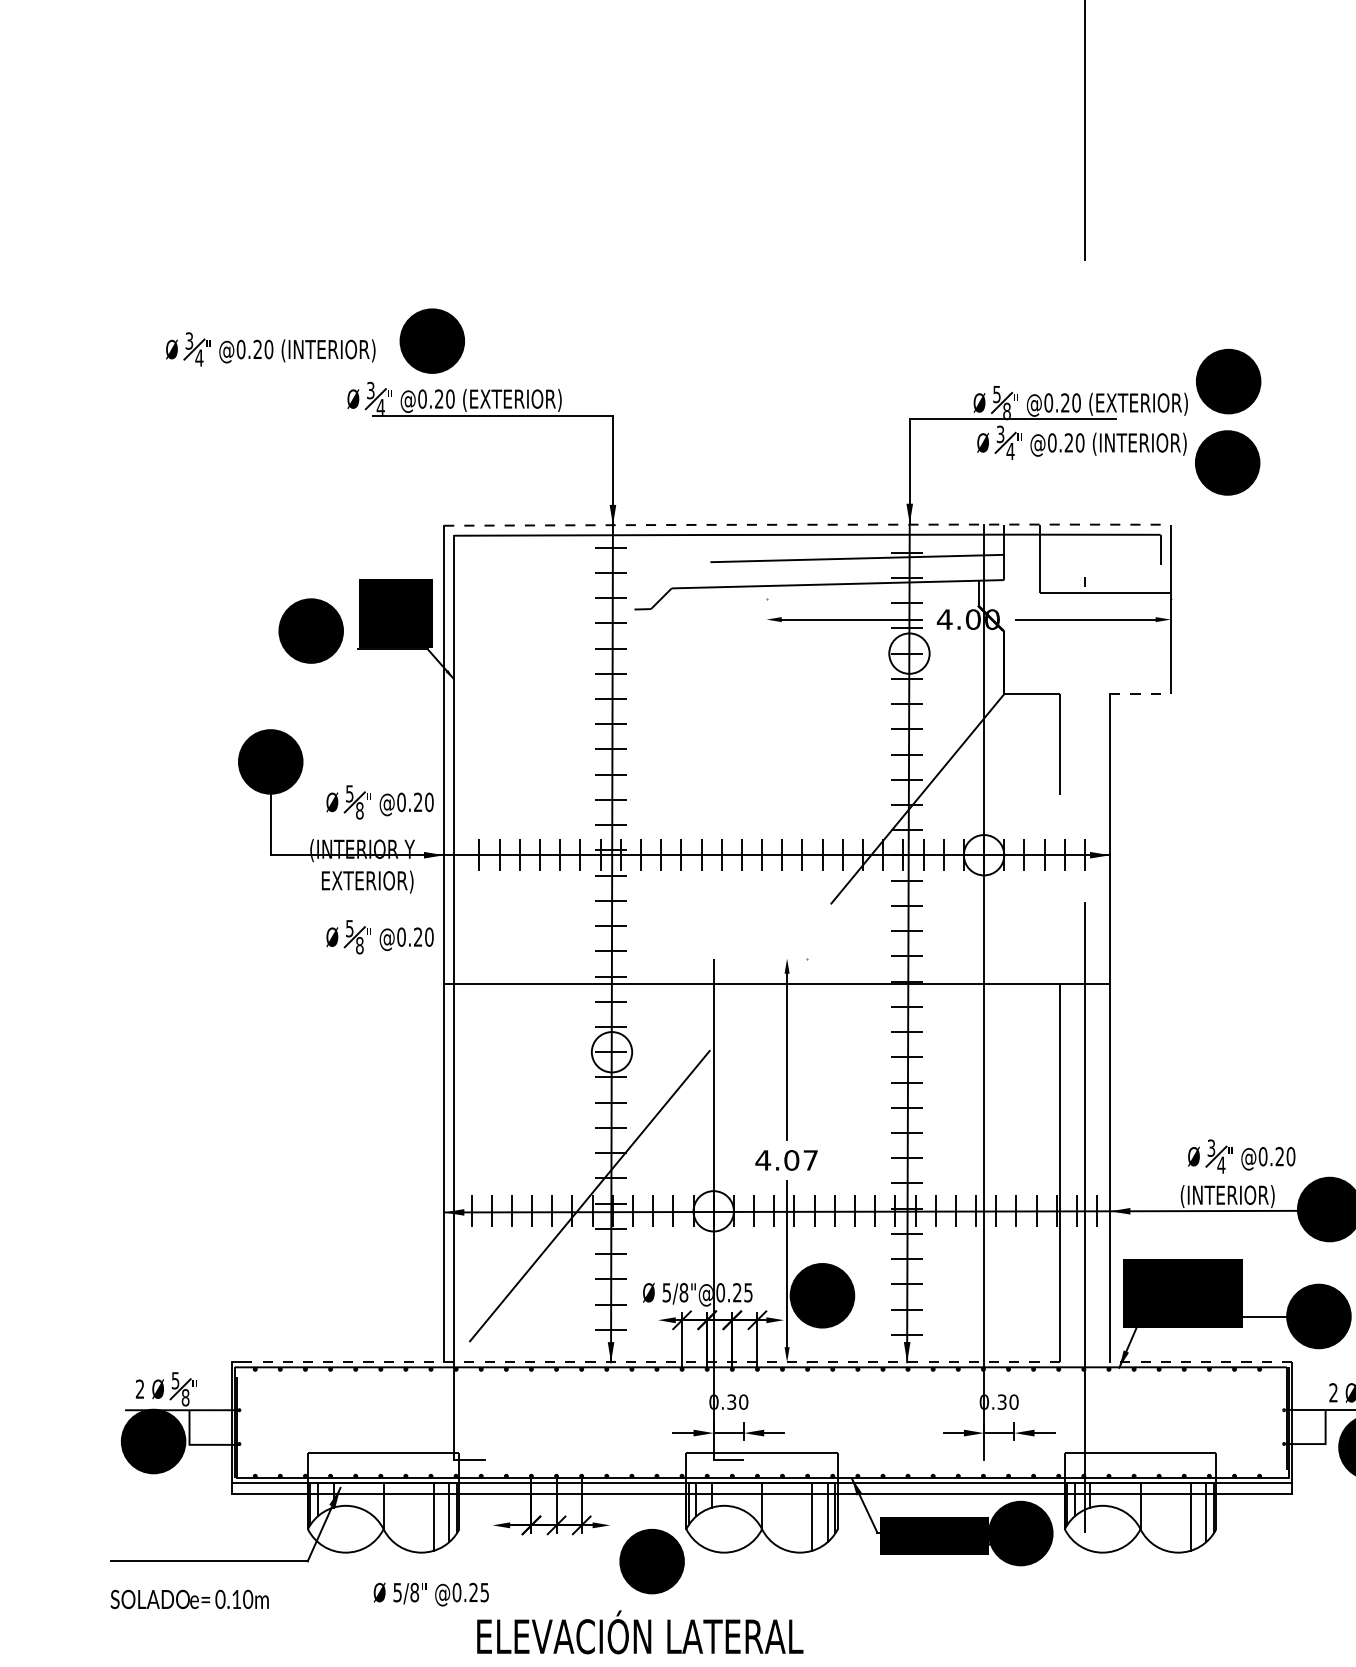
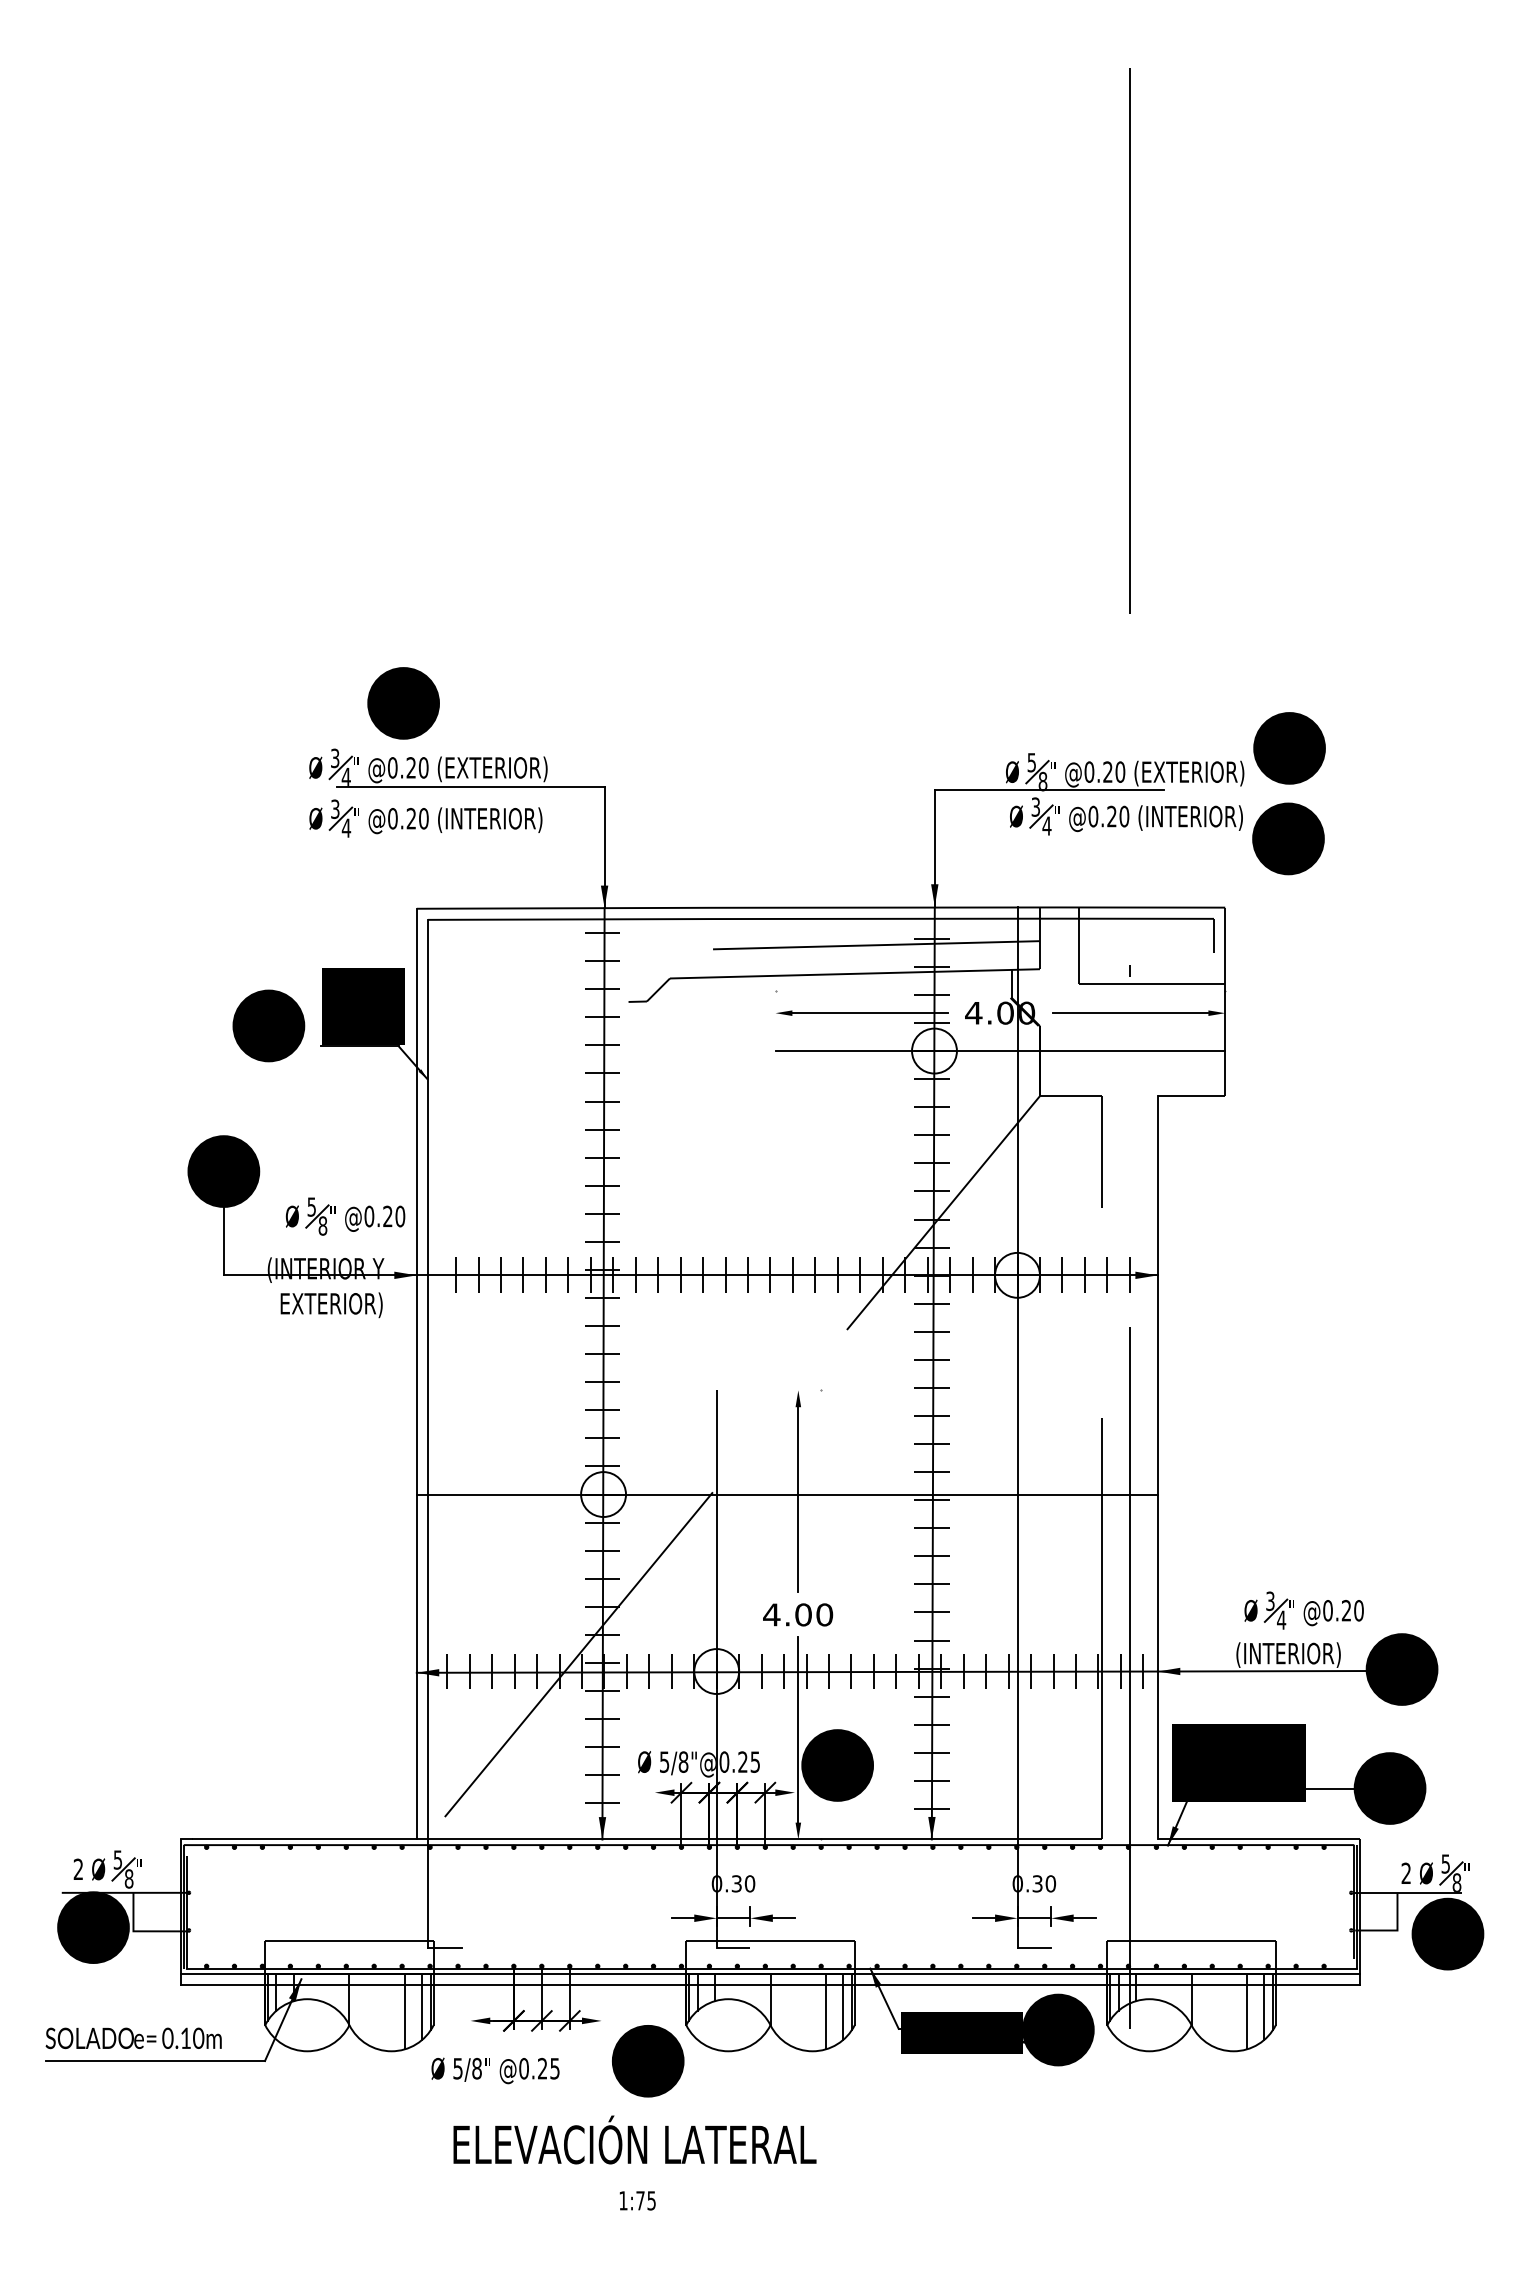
part: (270, 349) -> (425, 818), moved
line: (807, 524) -> (821, 907), dashed -> solid
line: (968, 654) -> (1000, 1051), added
line: (1140, 694) -> (1191, 1096), dashed -> solid
part: (380, 937) -> (345, 1366), removed
line: (776, 983) -> (786, 1494), moved
text: (810, 1160) -> (824, 1614), 4.07 -> 4.00
line: (650, 1362) -> (646, 1839), dashed -> solid
line: (1200, 1362) -> (1258, 1839), dashed -> solid
line: (999, 1459) -> (1034, 1947), added
text: (431, 1594) -> (495, 2070), moved
text: (189, 1599) -> (133, 2038), moved

